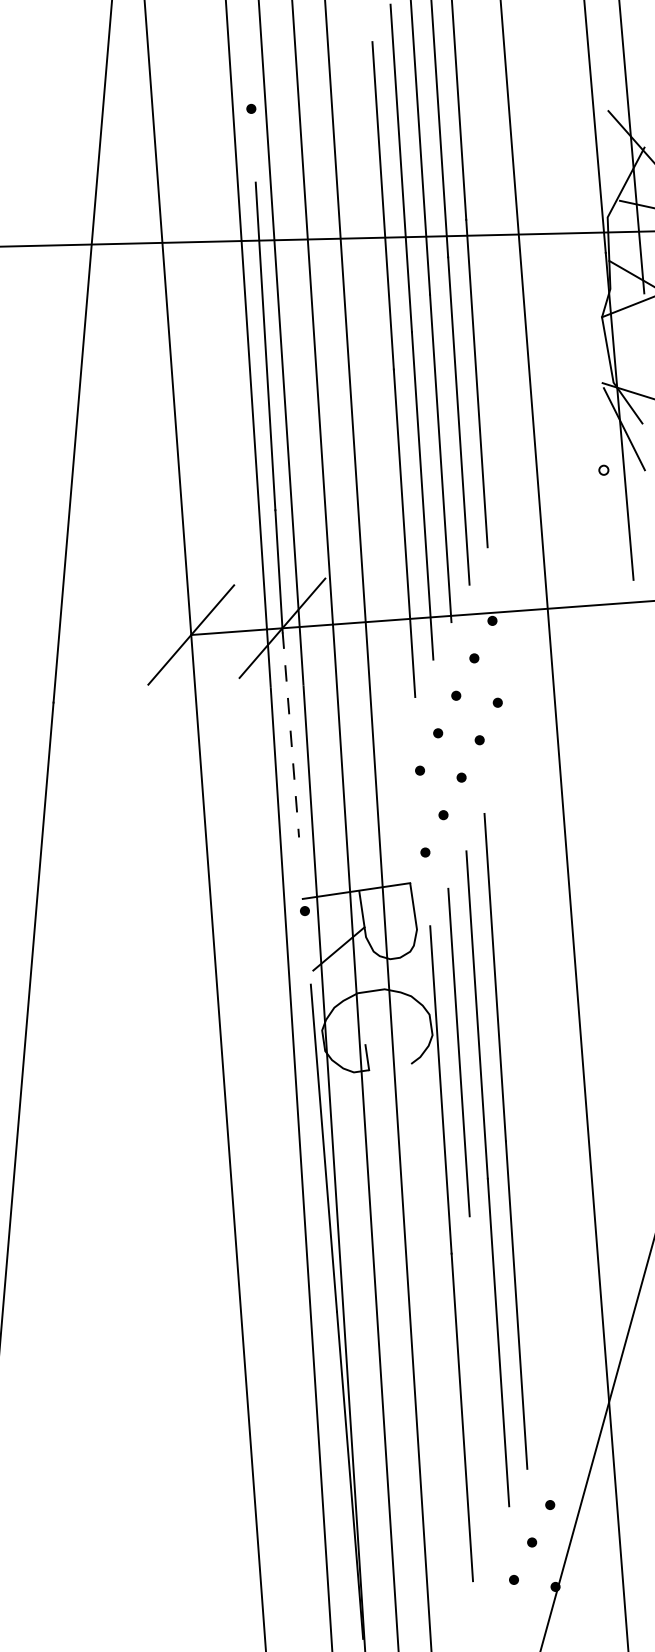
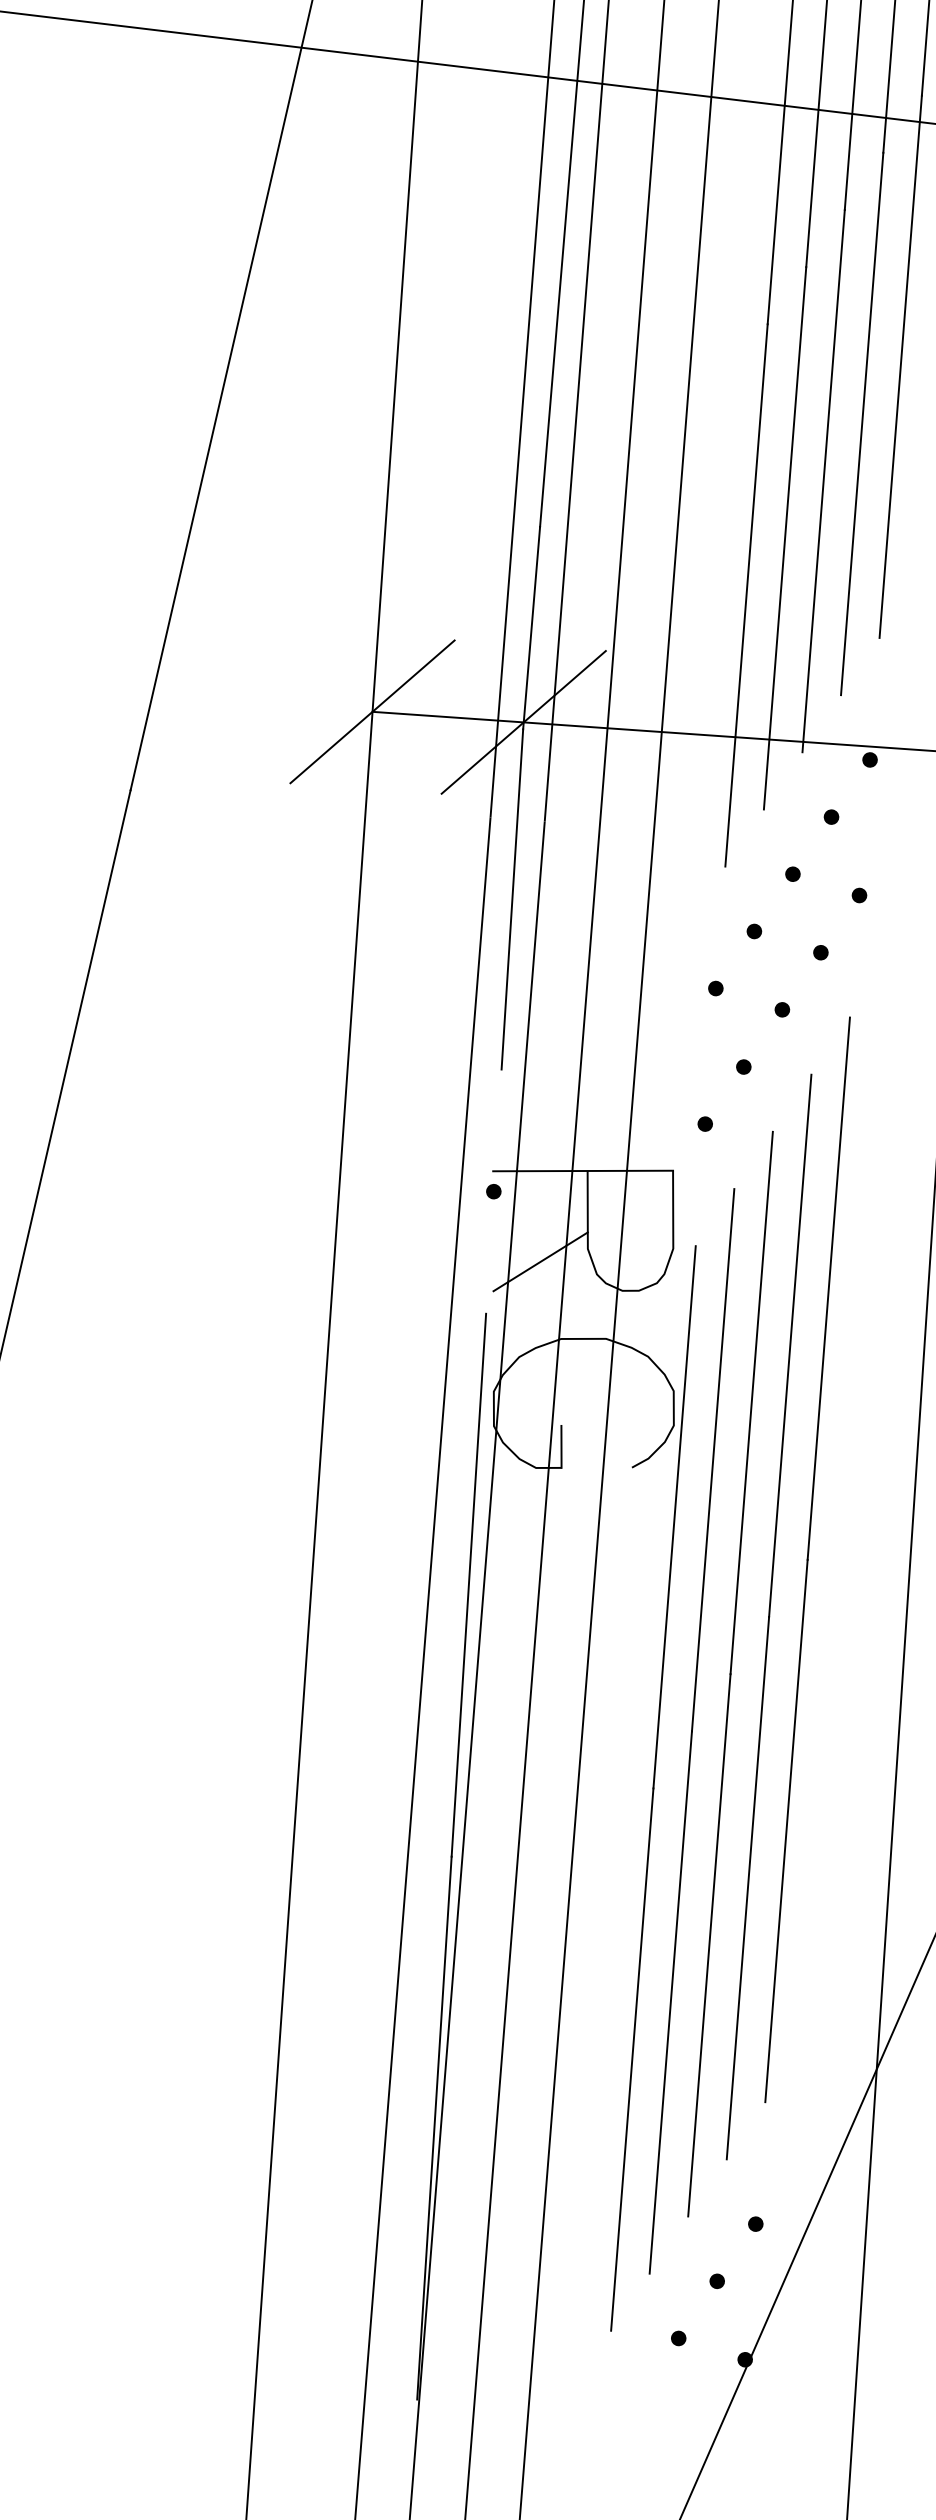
line: (290, 735) -> (511, 900), dashed -> solid
line: (523, 1103) -> (806, 1559), added
line: (480, 1379) -> (671, 2001), added

